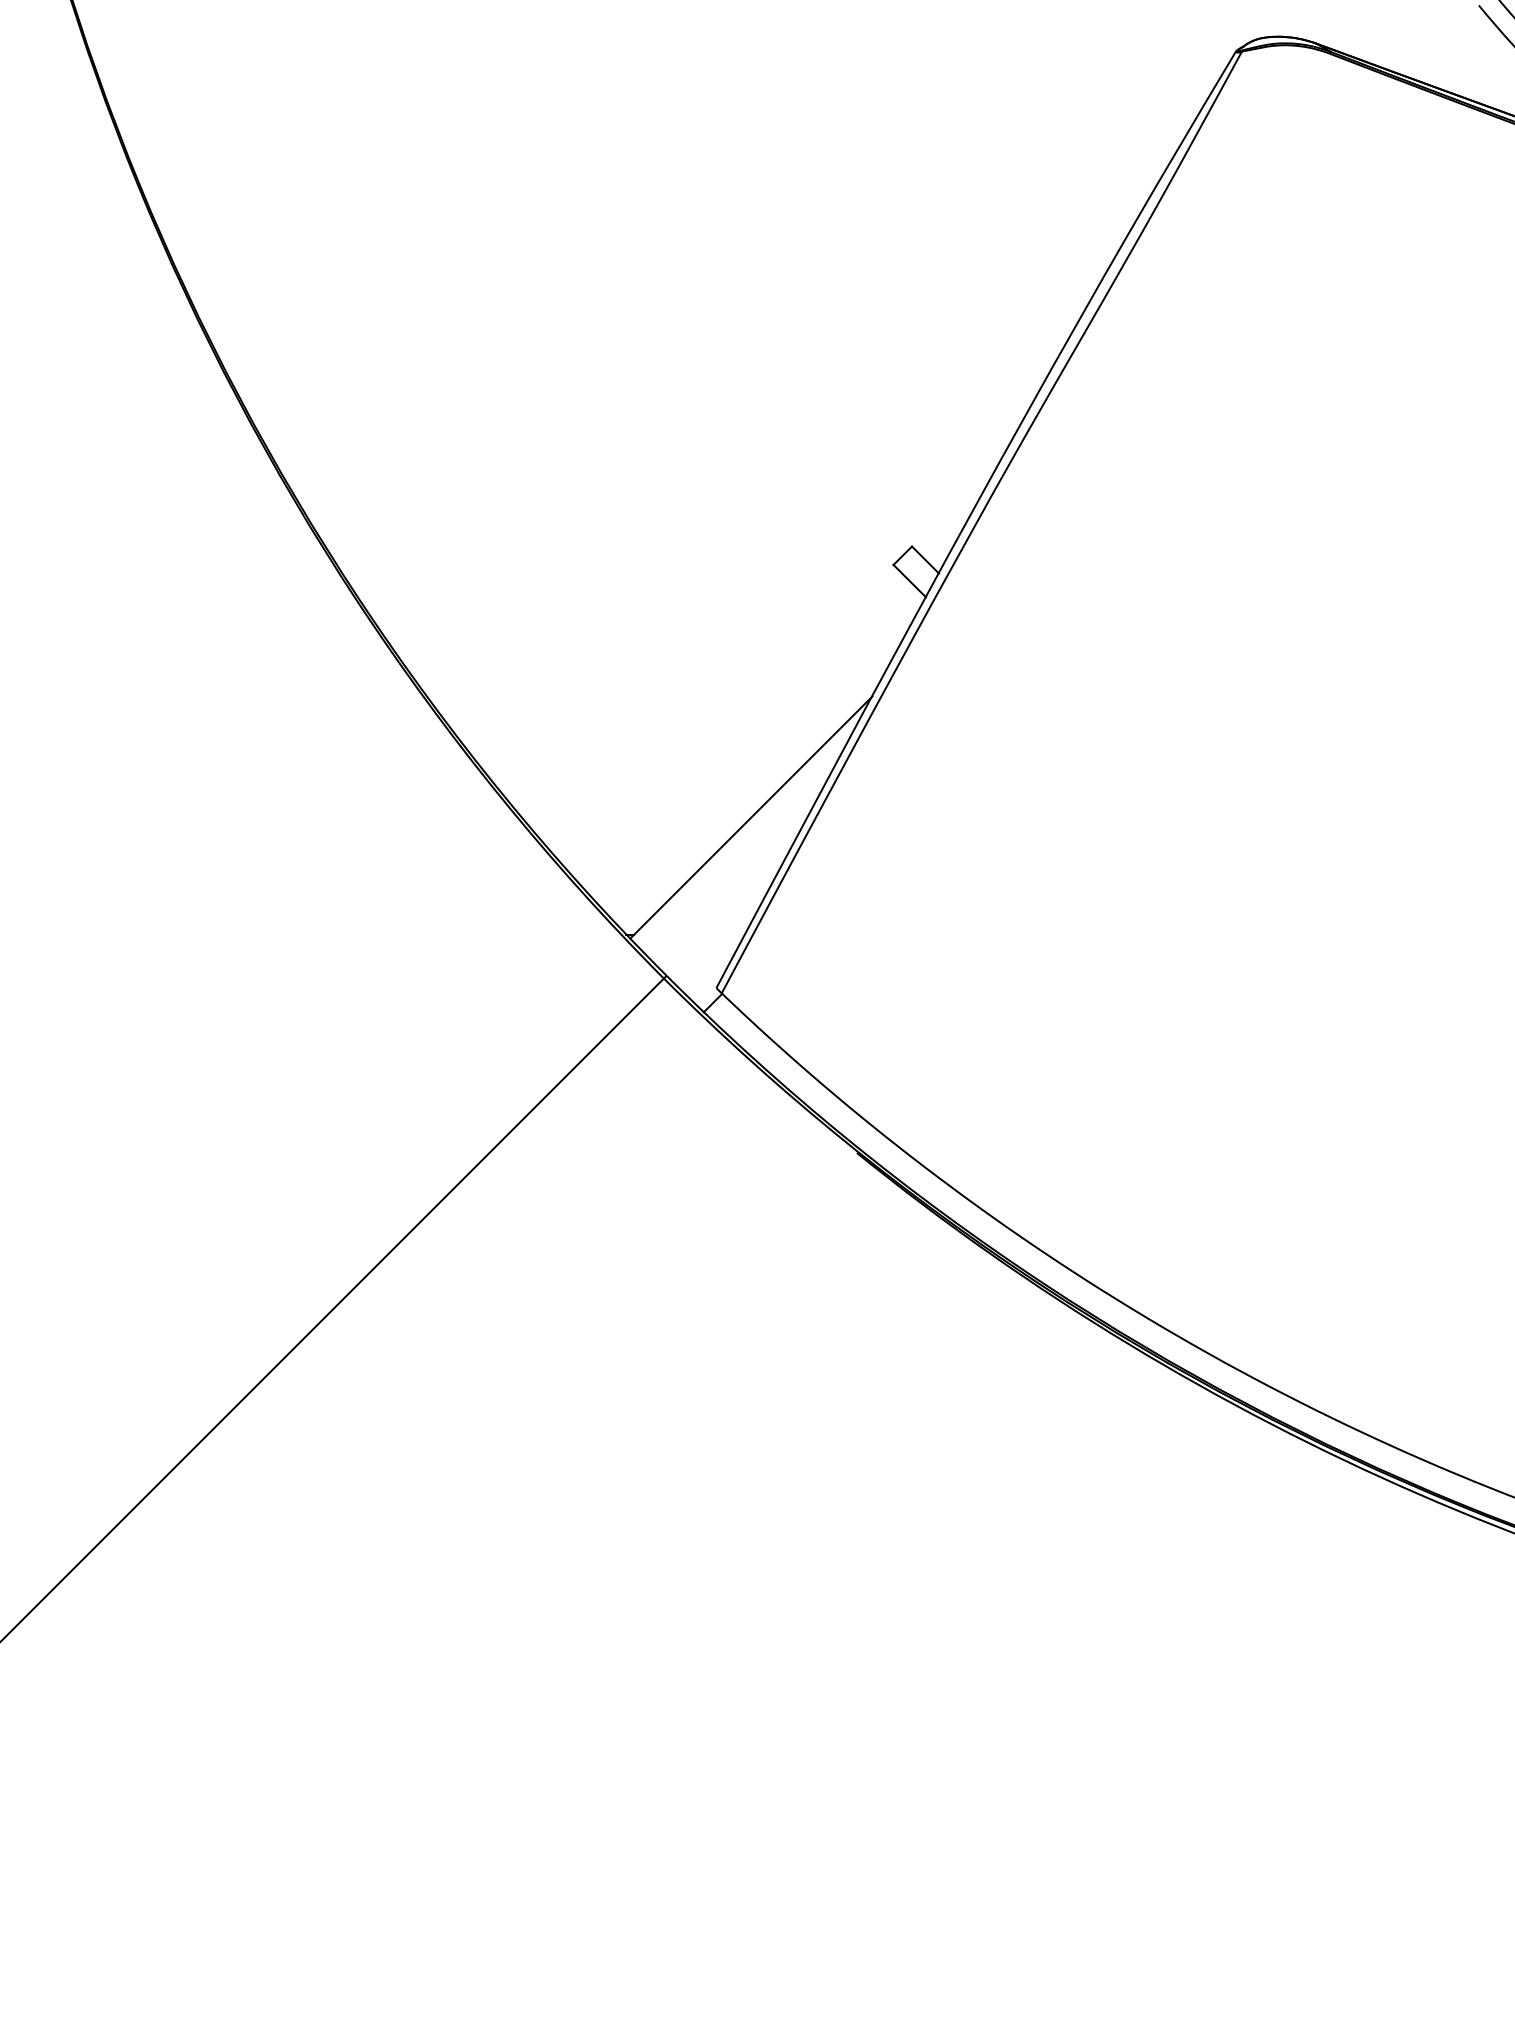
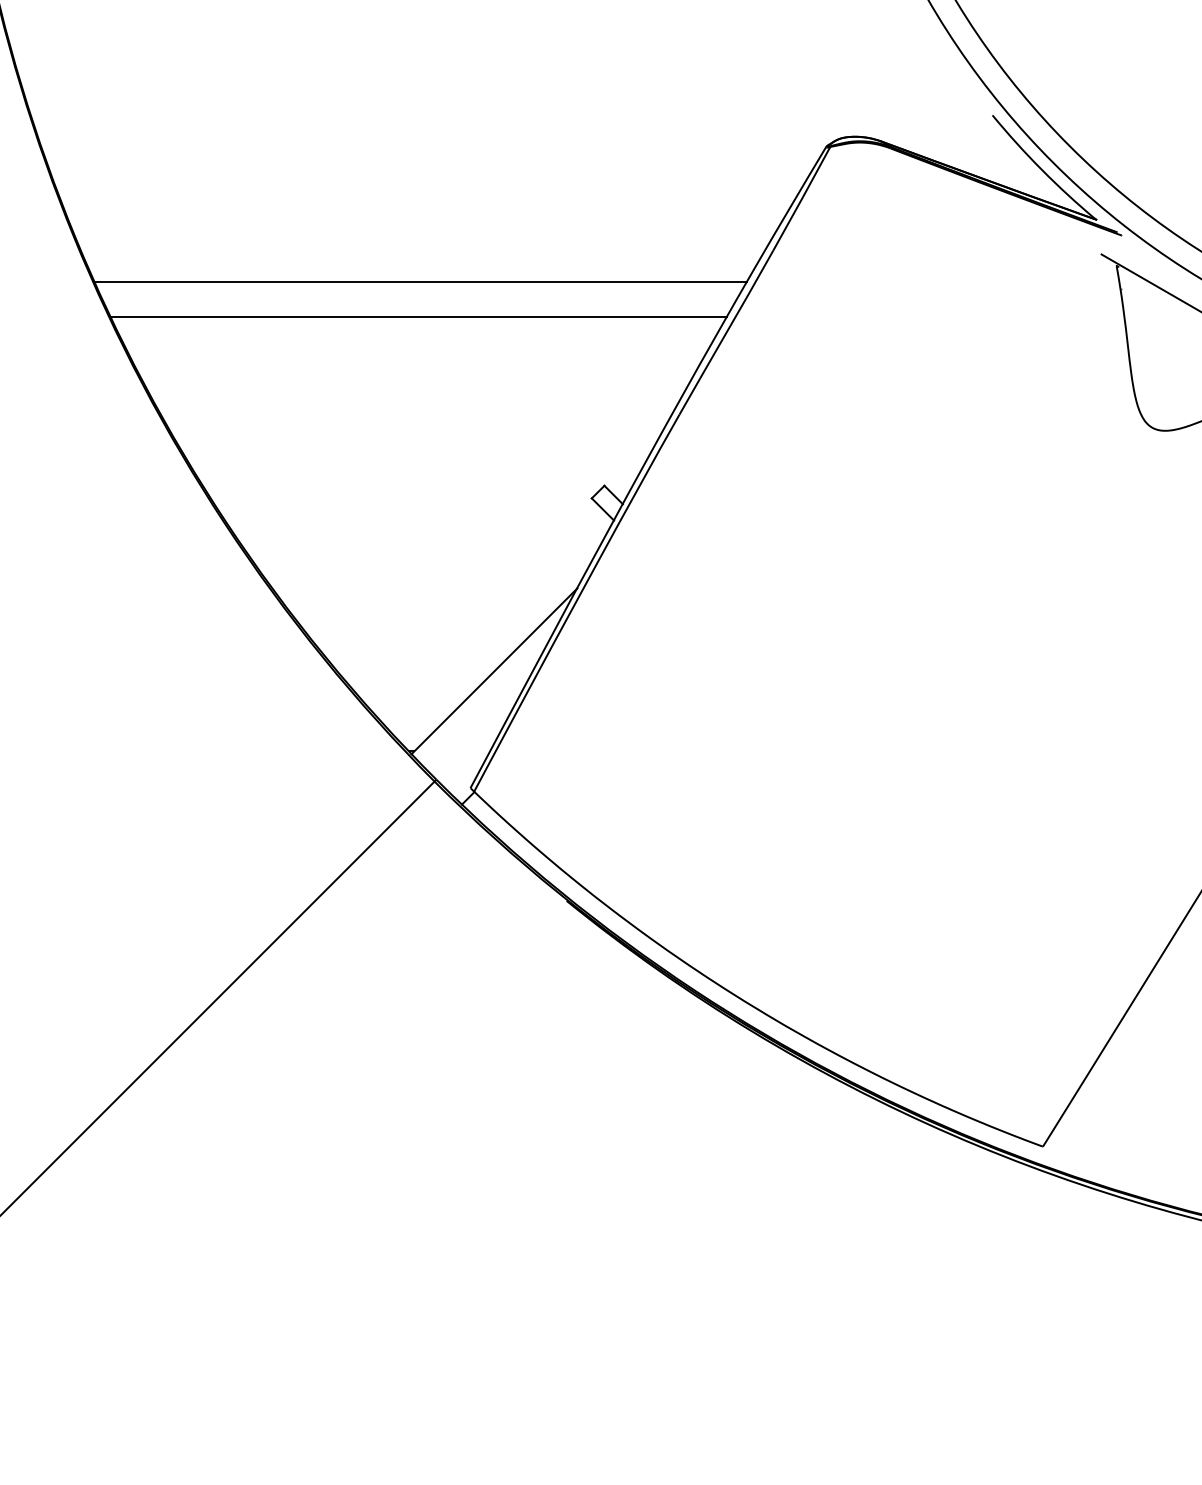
line: (643, 249) -> (420, 282), added
line: (640, 299) -> (418, 316), added

